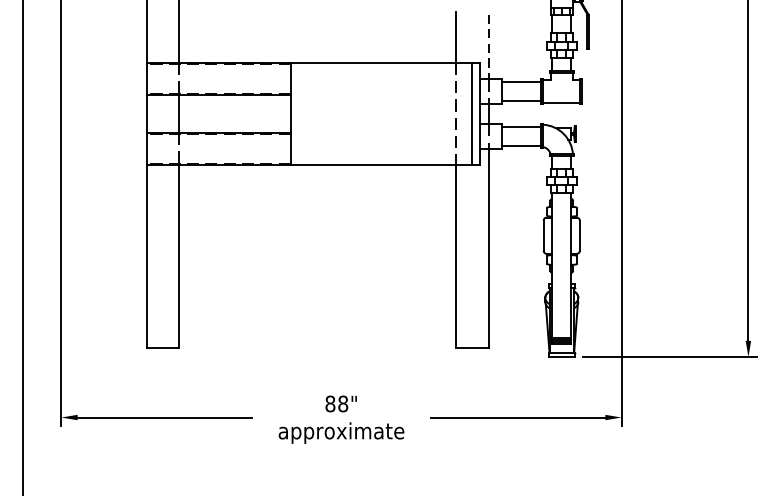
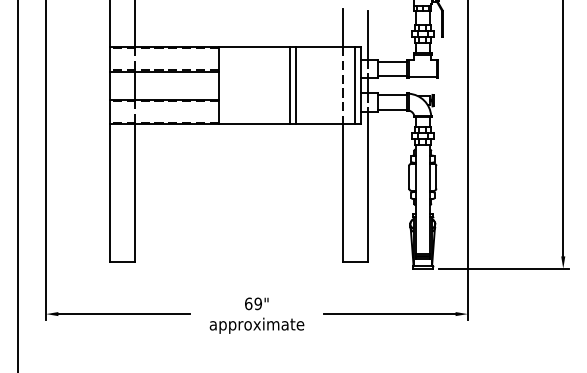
line: (488, 47) -> (367, 35), dashed -> solid
line: (386, 113) -> (290, 85), added
line: (393, 113) -> (296, 85), added
text: (336, 403) -> (253, 303), 88" -> 69"

